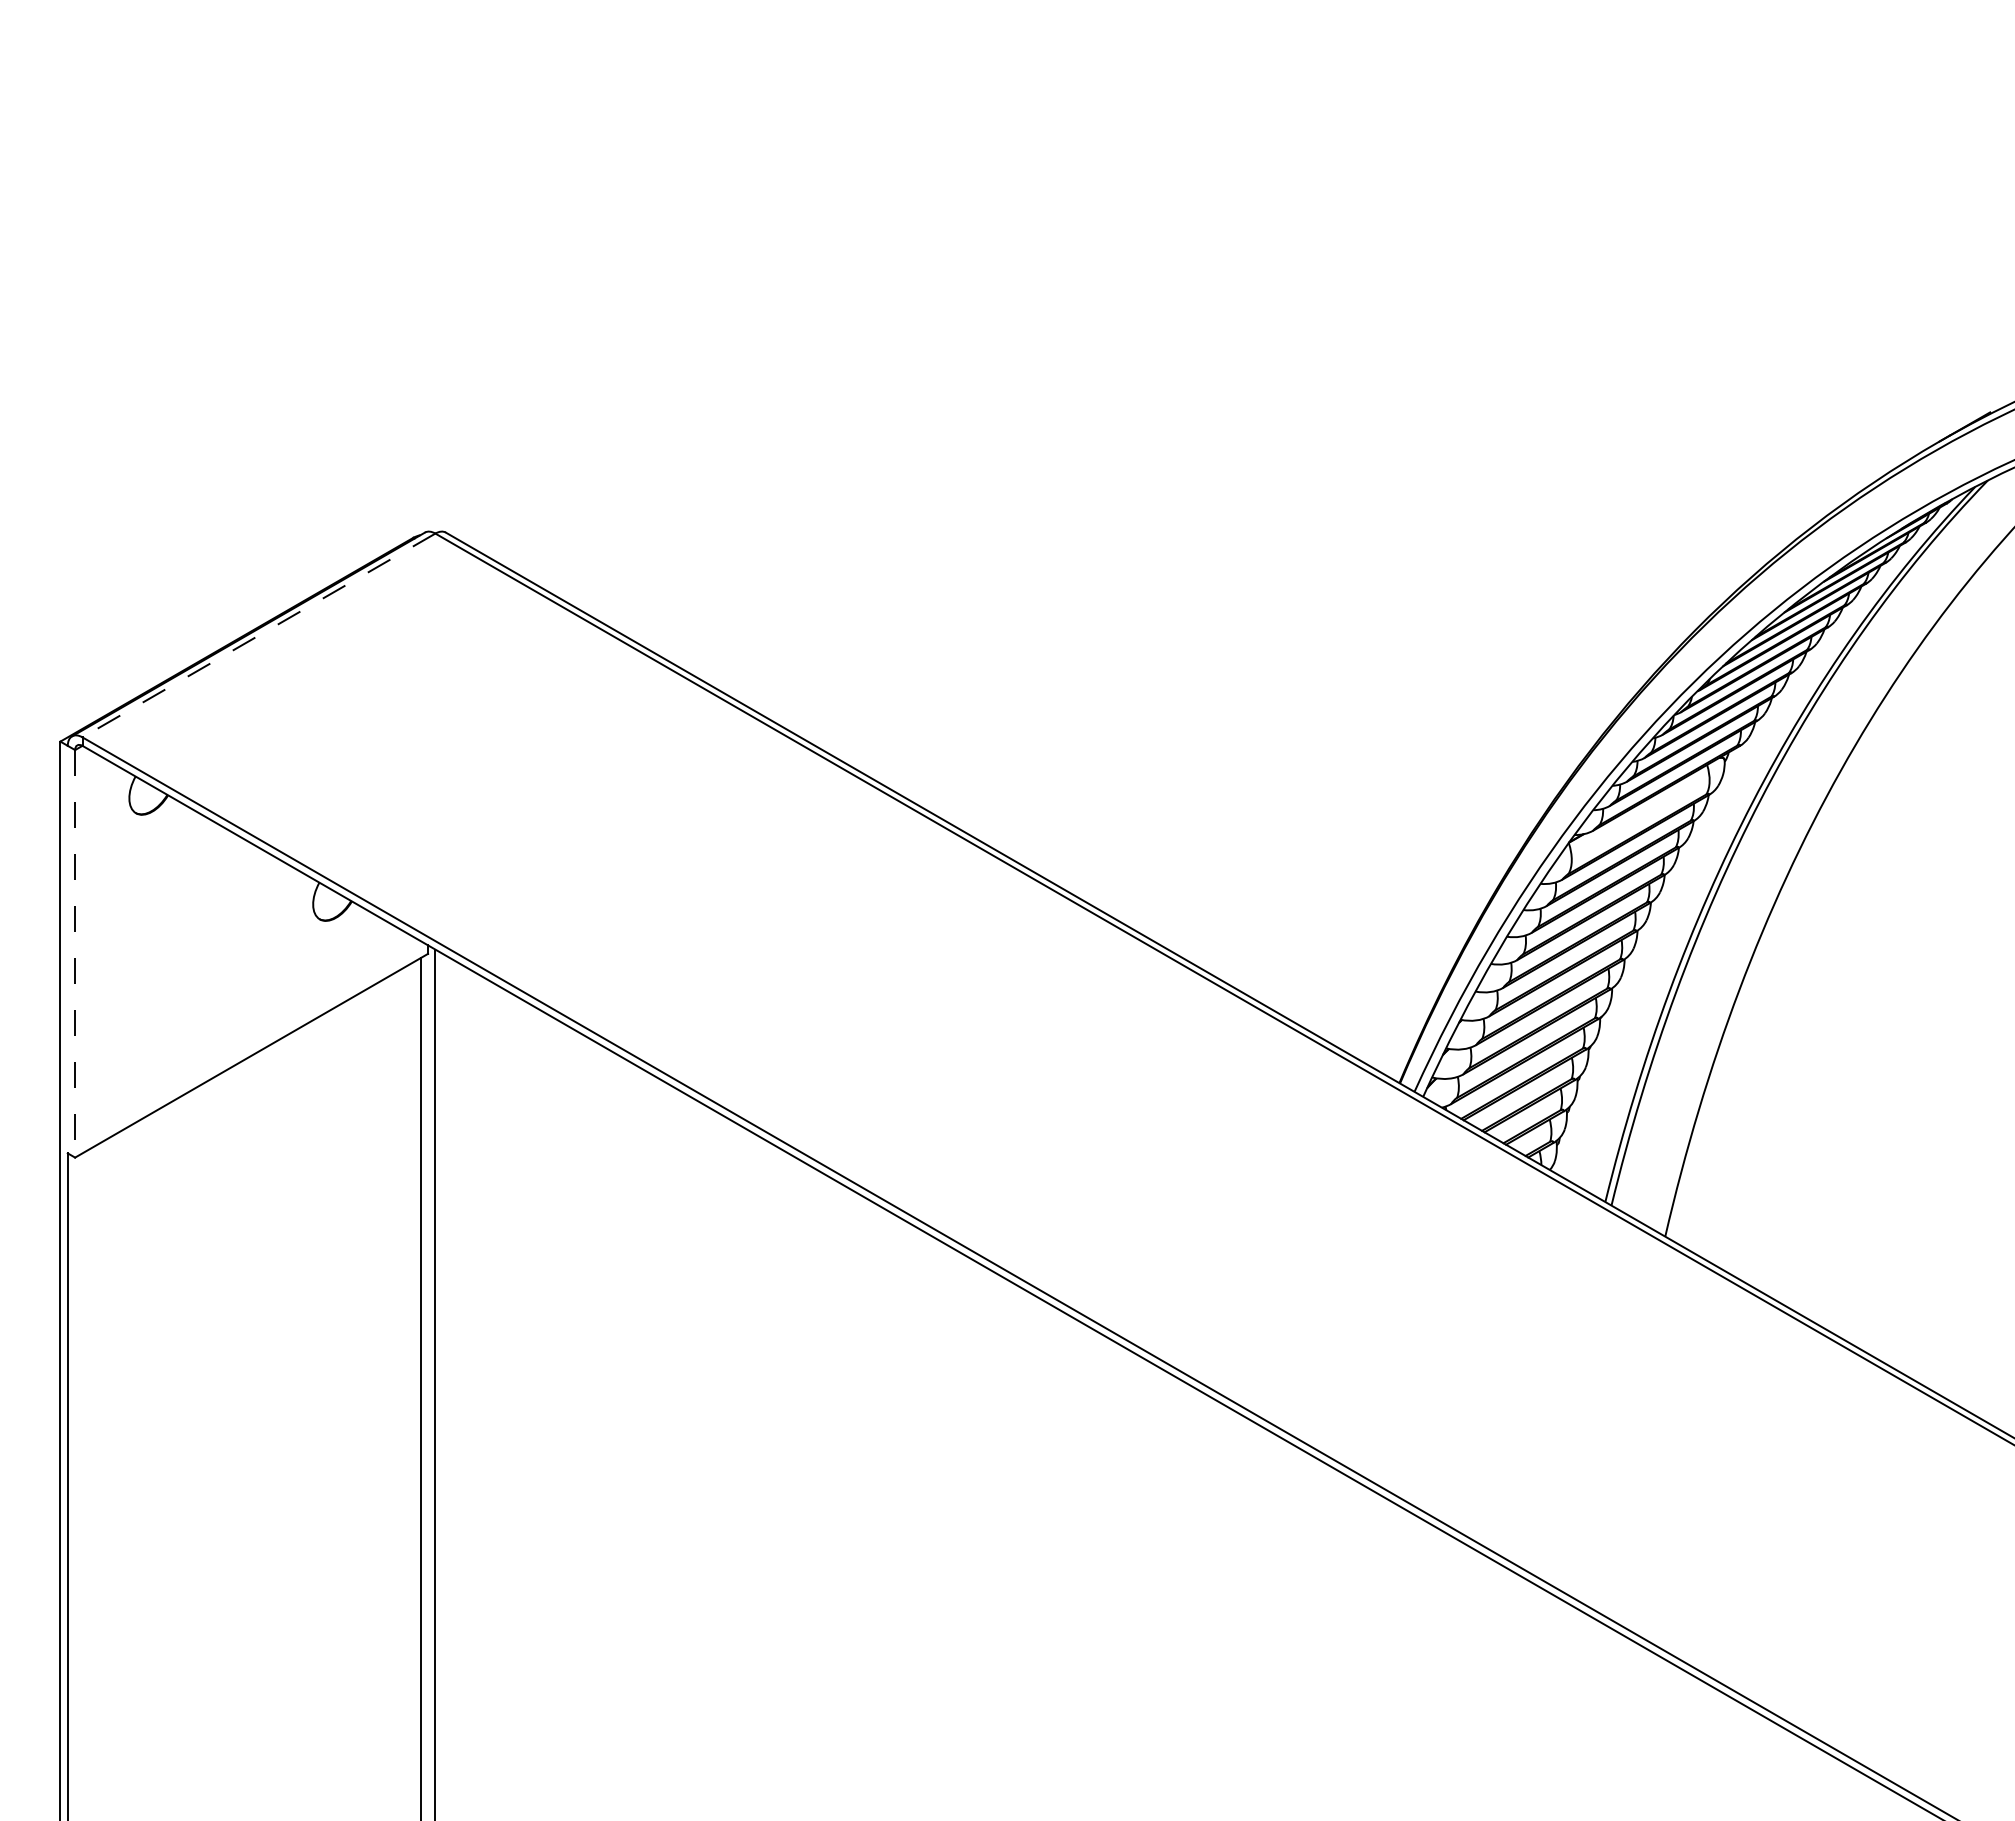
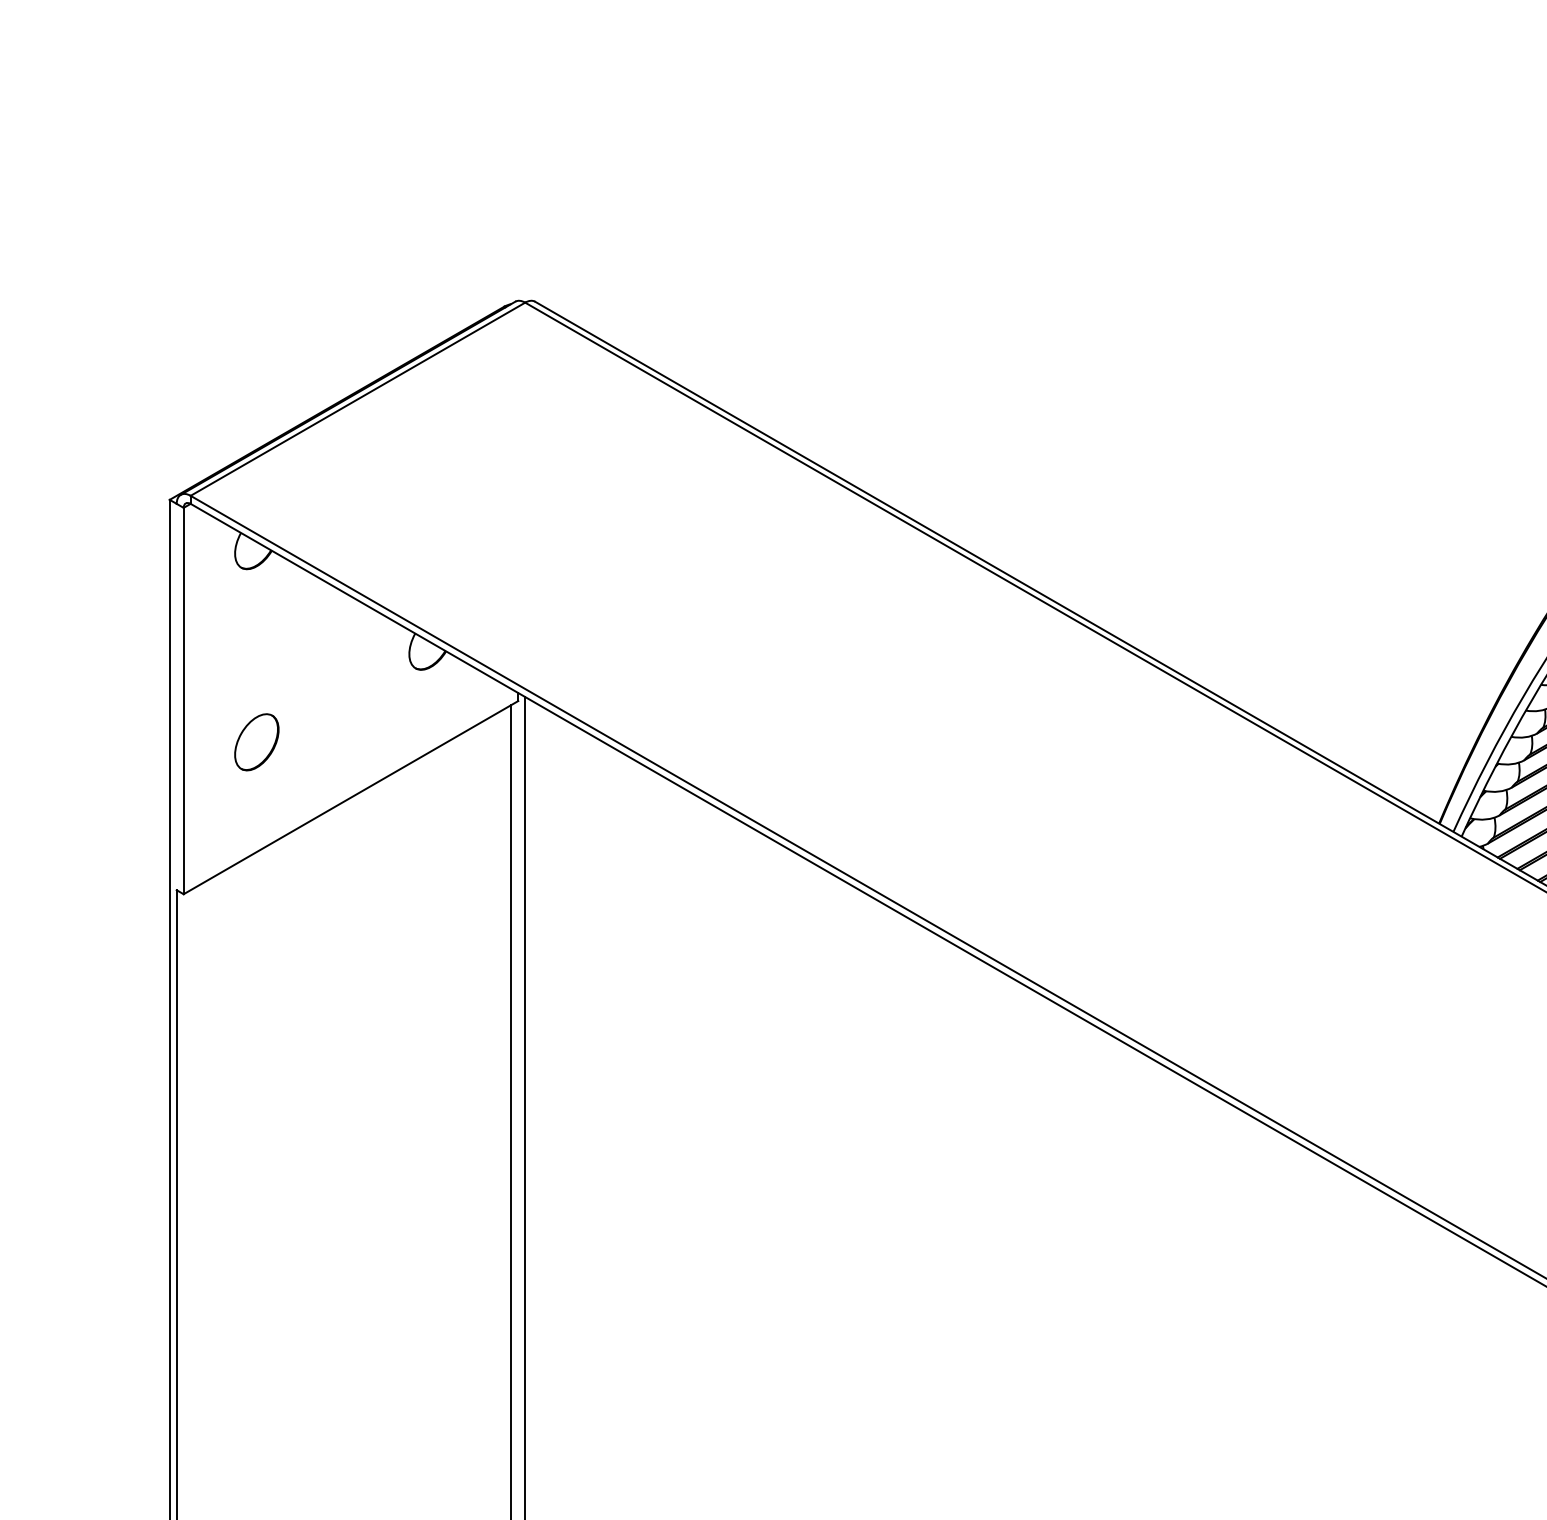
line: (258, 635) -> (357, 399), dashed -> solid
line: (75, 953) -> (184, 700), dashed -> solid
part: (152, 996) -> (257, 741), added

